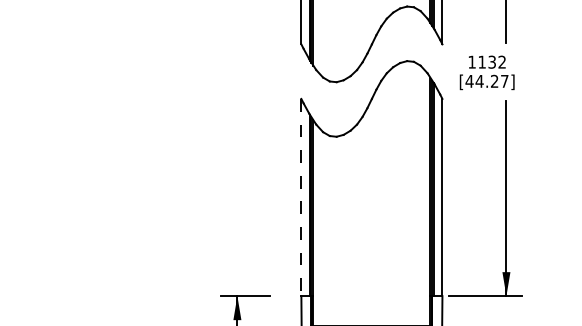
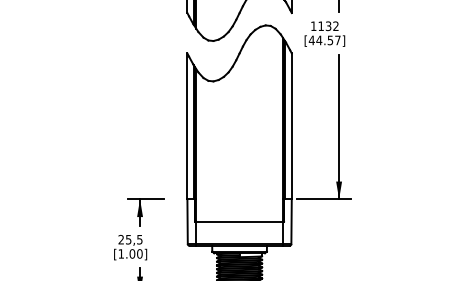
text: (494, 81) -> (330, 40), [44.27] -> [44.57]
line: (301, 197) -> (187, 126), dashed -> solid

